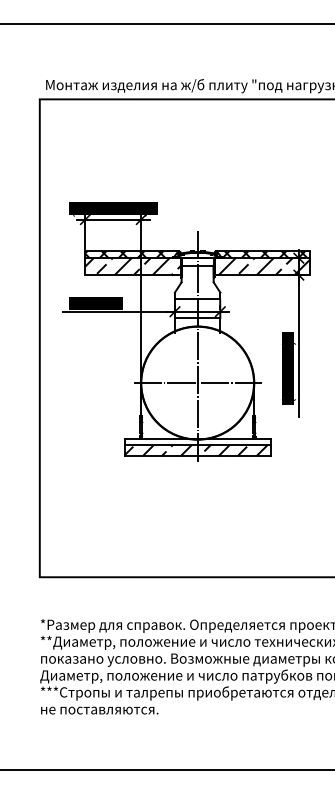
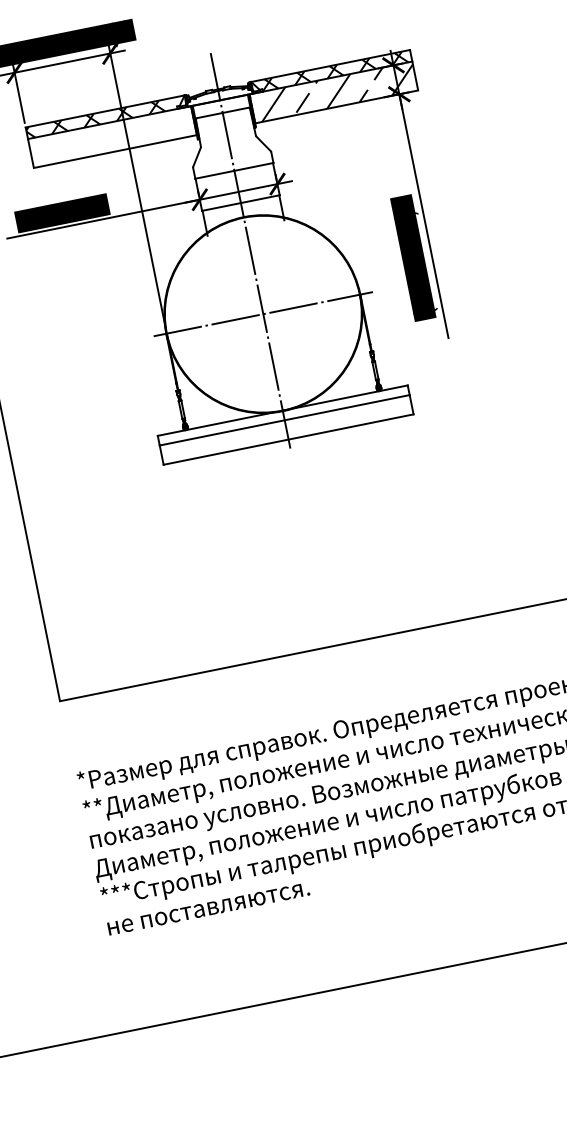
hatch: (132, 266) -> (111, 136), removed
hatch: (195, 450) -> (282, 430), removed

